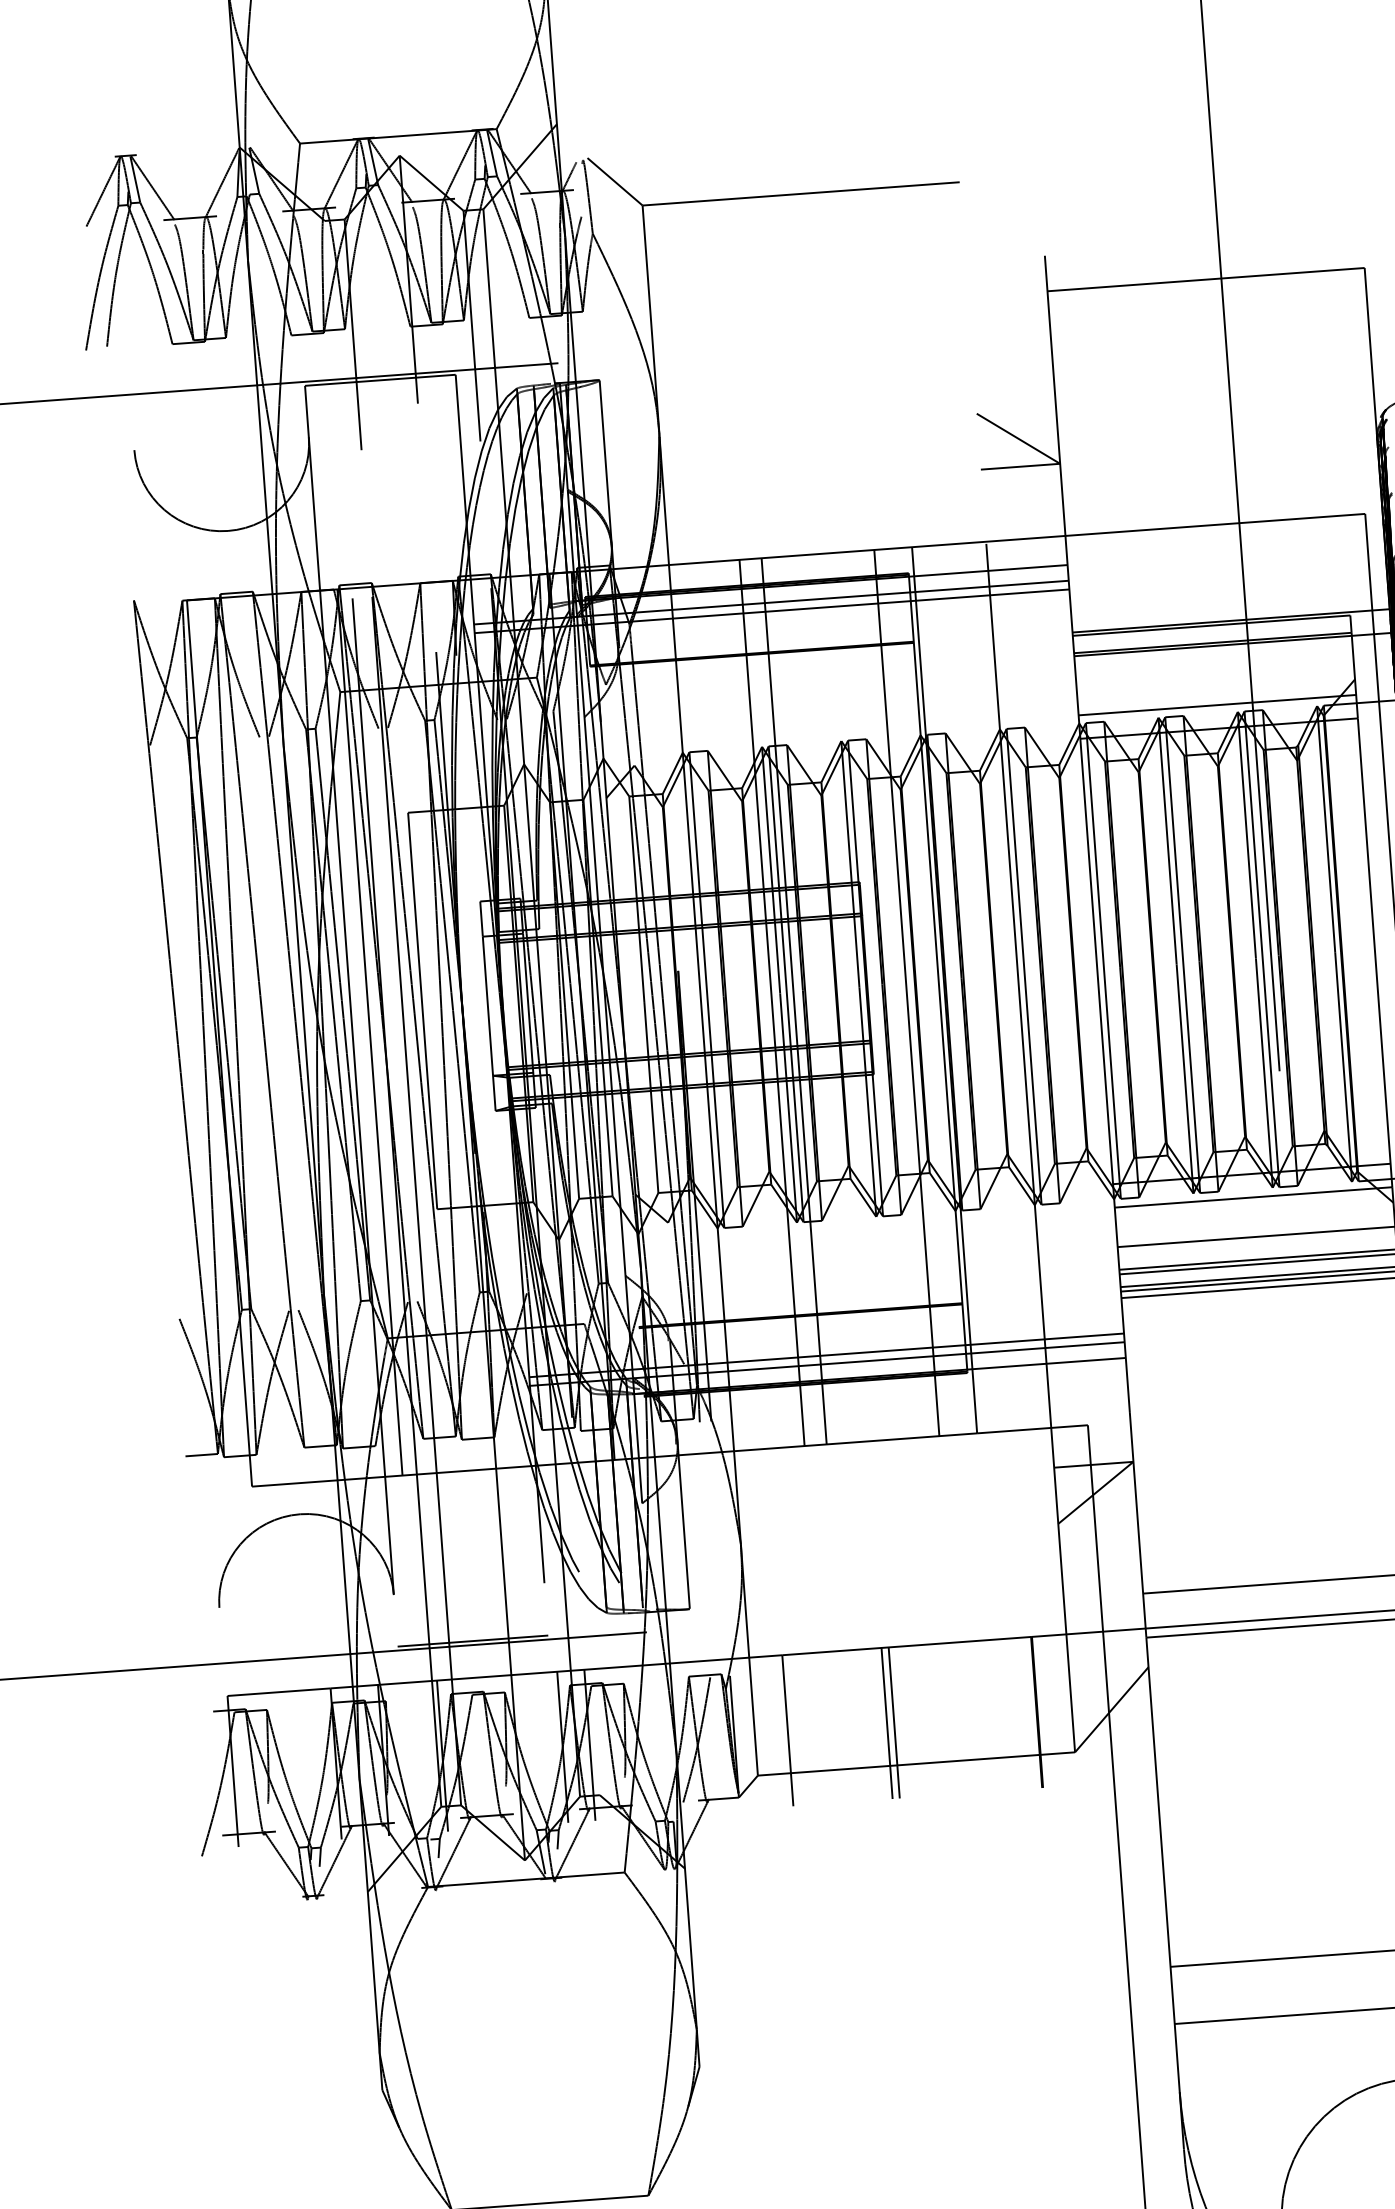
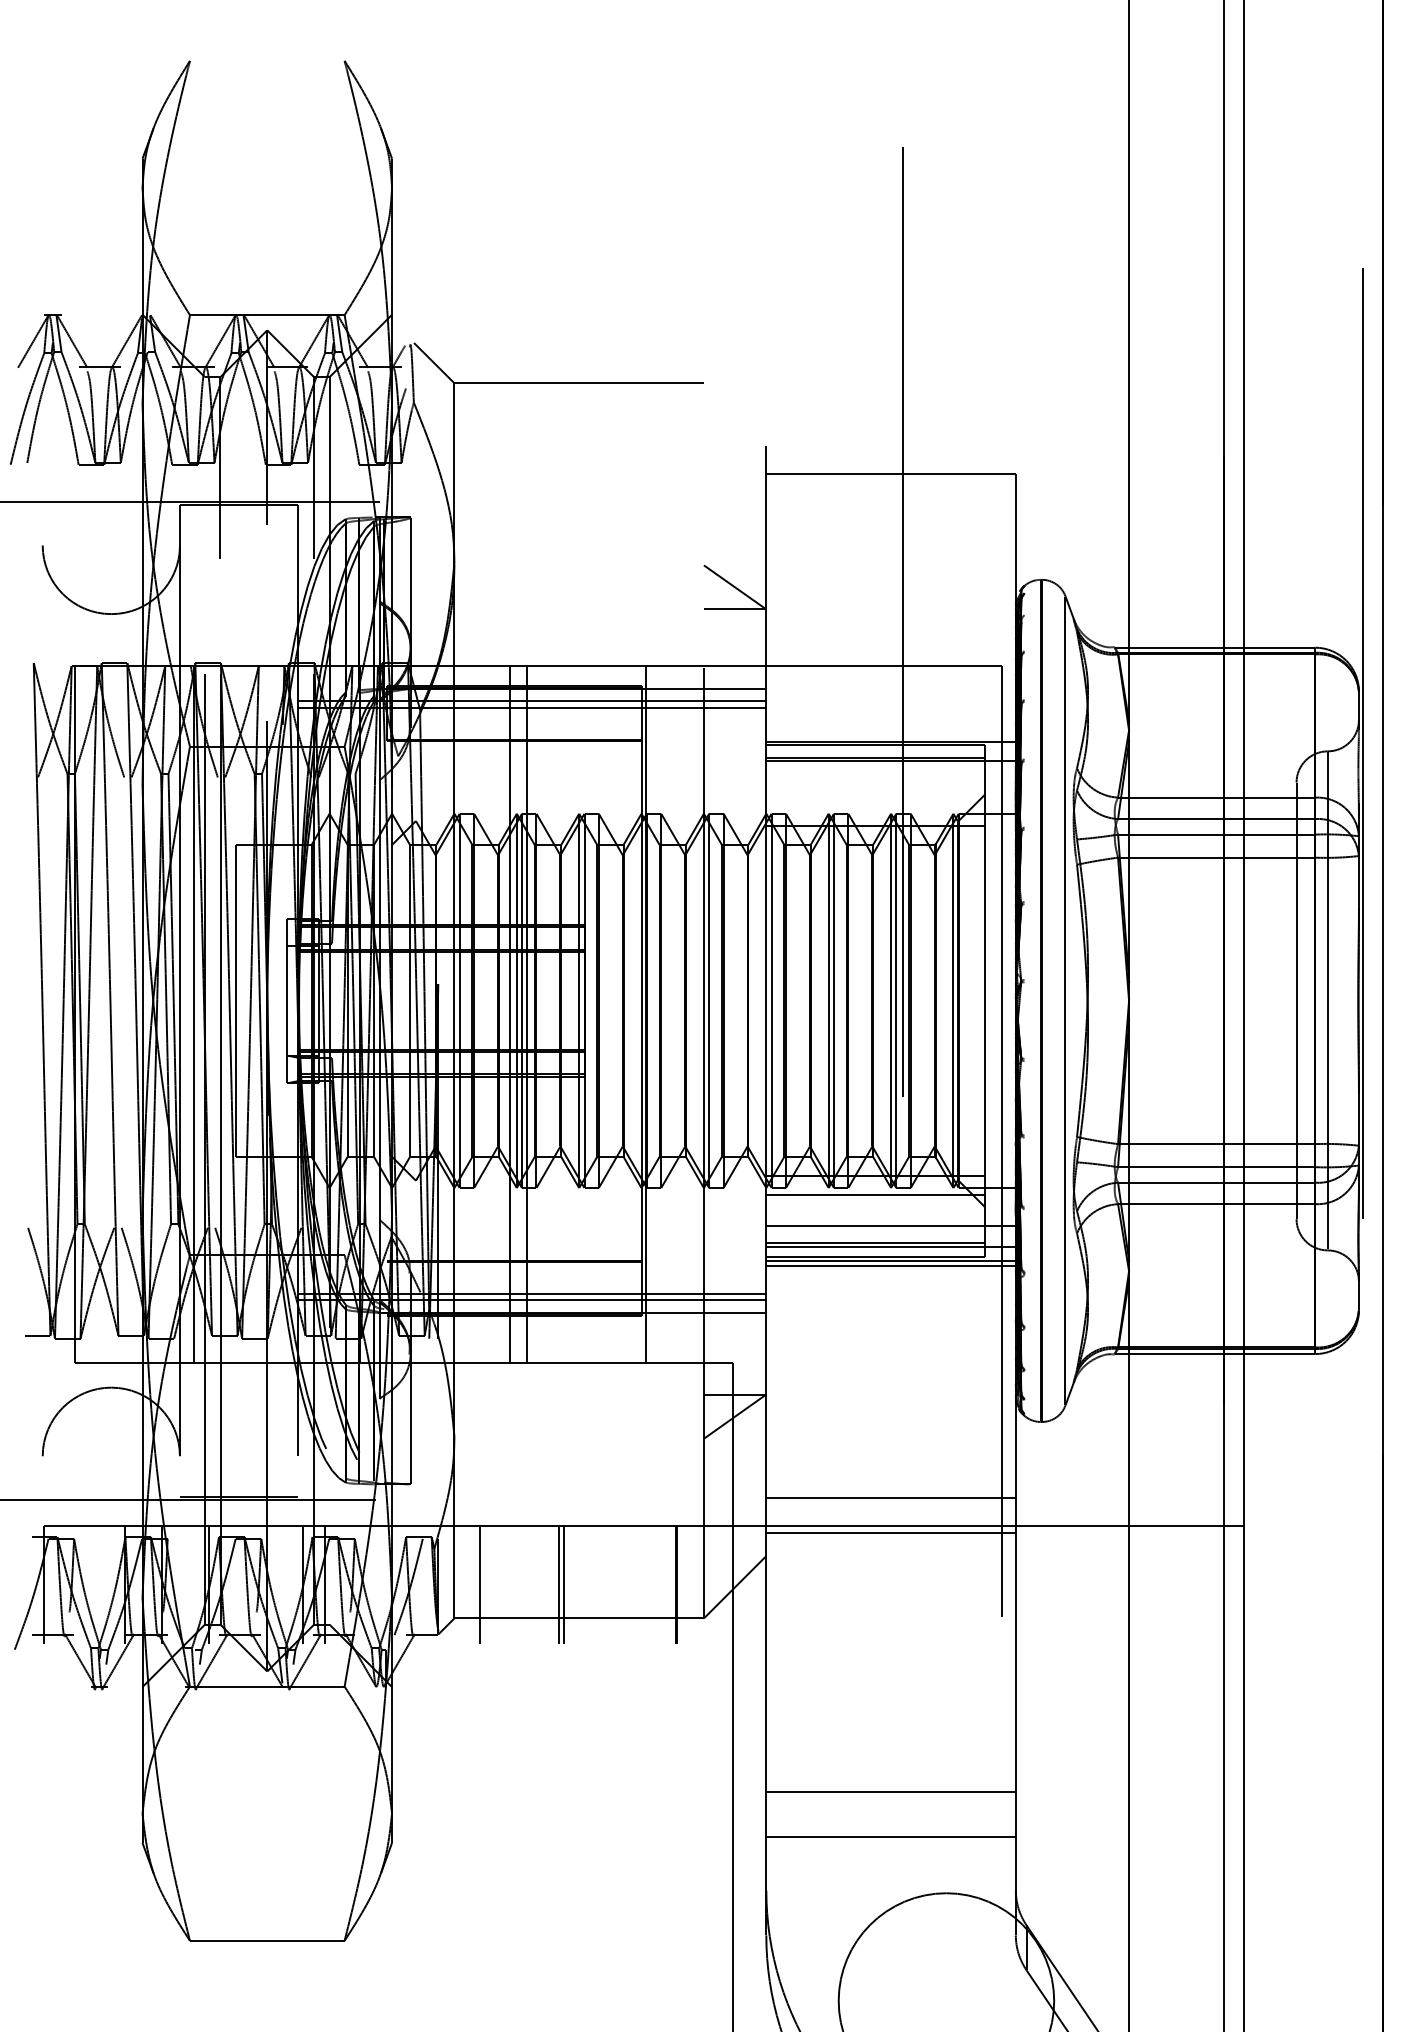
line: (1217, 705) -> (875, 807), removed
line: (906, 992) -> (615, 1014), removed

